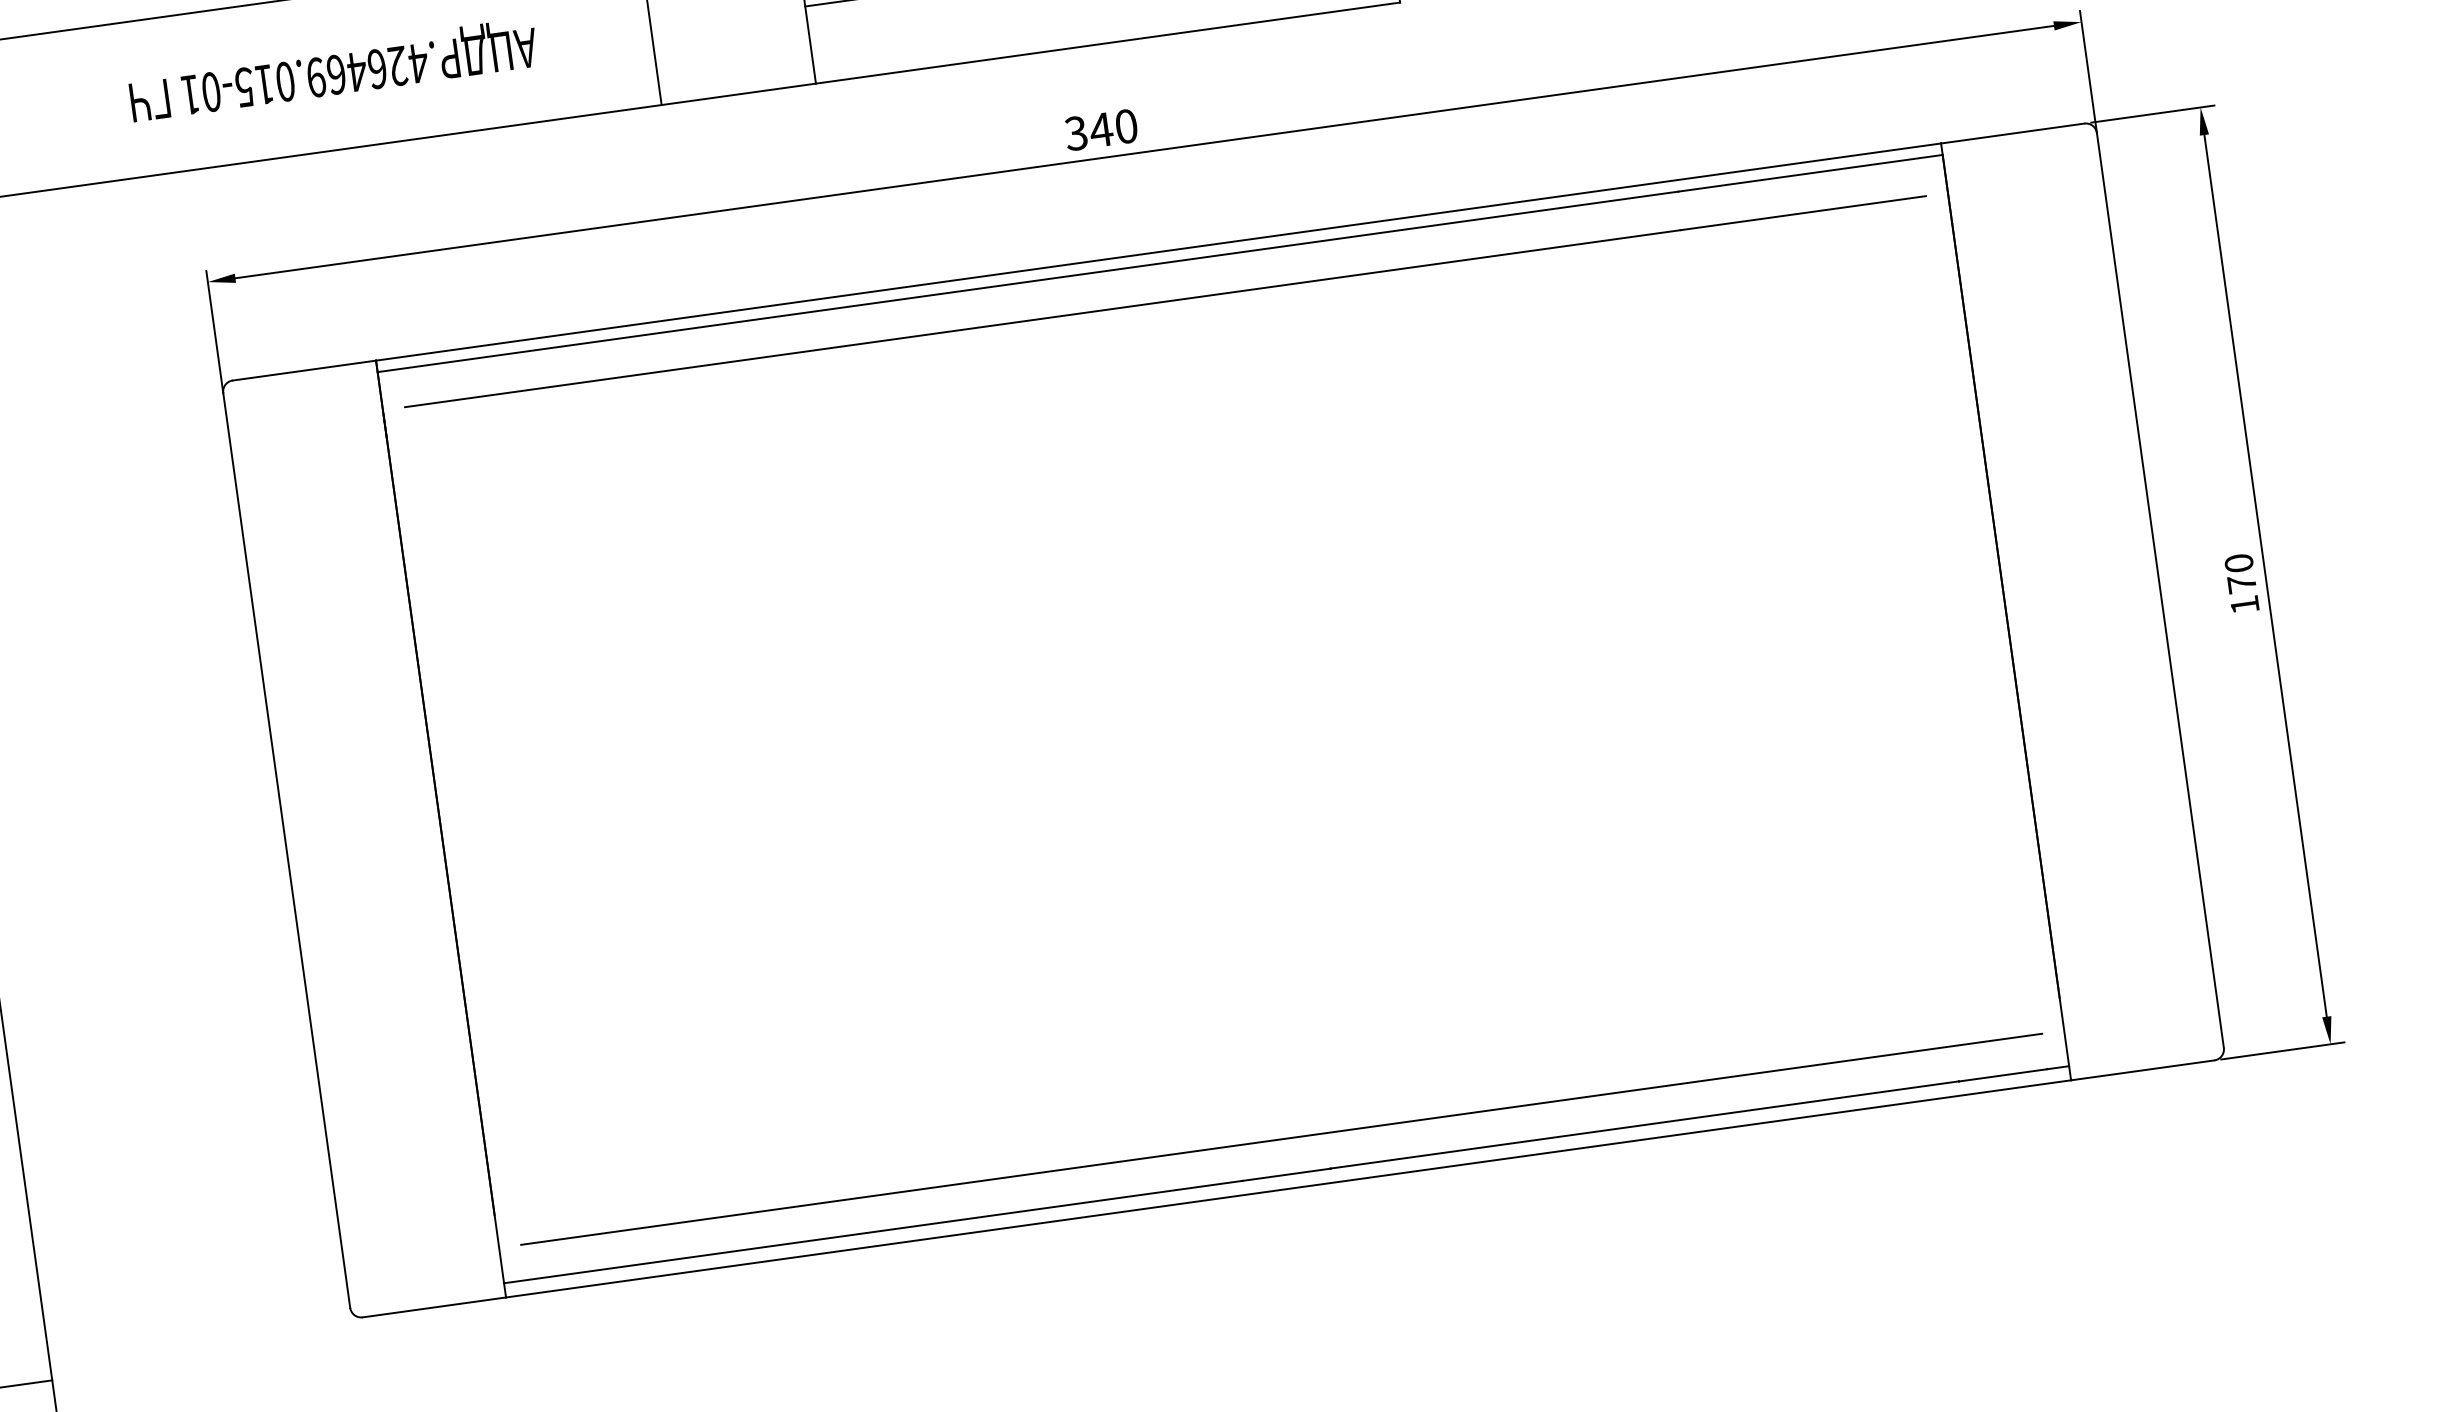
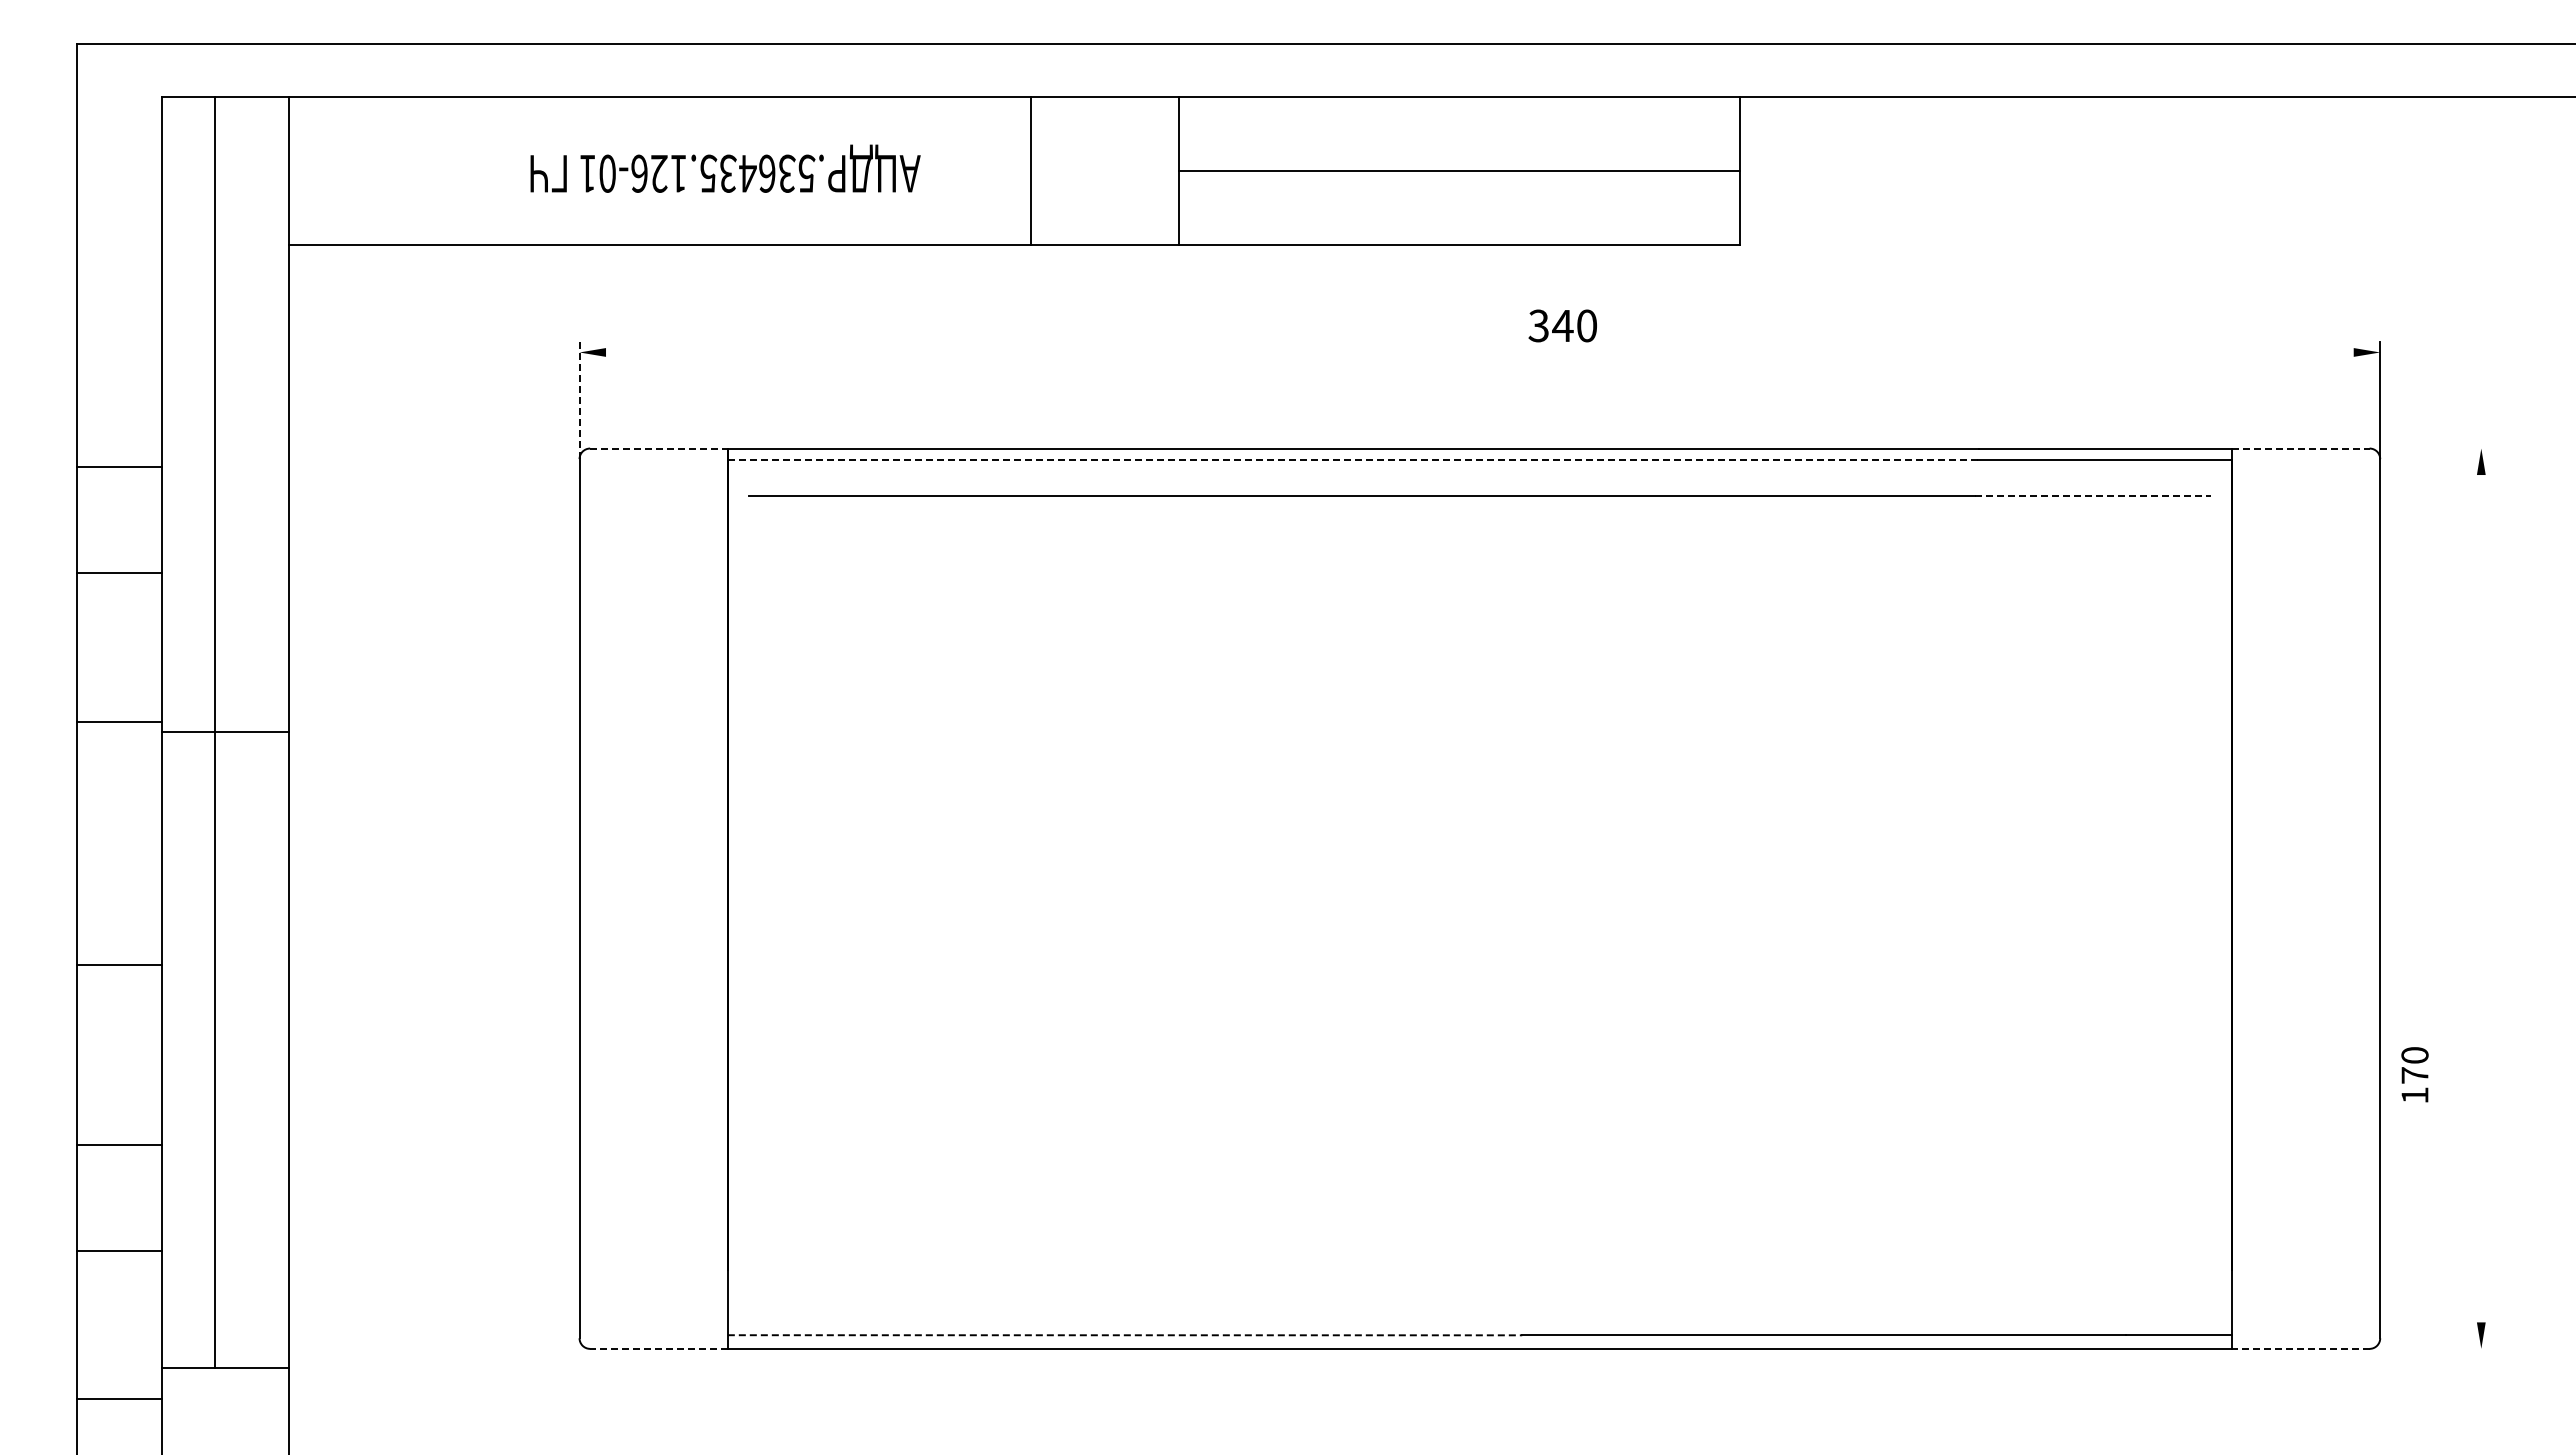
text: (331, 75) -> (723, 173), .426469.015-01 -> .536435.126-01
line: (2152, 114) -> (2435, 448), removed
text: (1100, 129) -> (1562, 325), moved
line: (2012, 133) -> (2300, 448), solid -> dashed
line: (1144, 152) -> (1479, 352), removed
line: (1802, 213) -> (2092, 496), solid -> dashed
line: (1028, 281) -> (1353, 459), solid -> dashed
line: (214, 332) -> (579, 400), solid -> dashed
line: (303, 370) -> (658, 448), solid -> dashed
line: (2265, 575) -> (2481, 898), removed
text: (2241, 583) -> (2414, 1074), moved
line: (2282, 1050) -> (2435, 1348), removed
line: (2142, 1070) -> (2300, 1348), solid -> dashed
line: (1281, 1139) -> (1479, 1301), removed
line: (917, 1226) -> (1125, 1335), solid -> dashed
line: (433, 1307) -> (658, 1348), solid -> dashed

